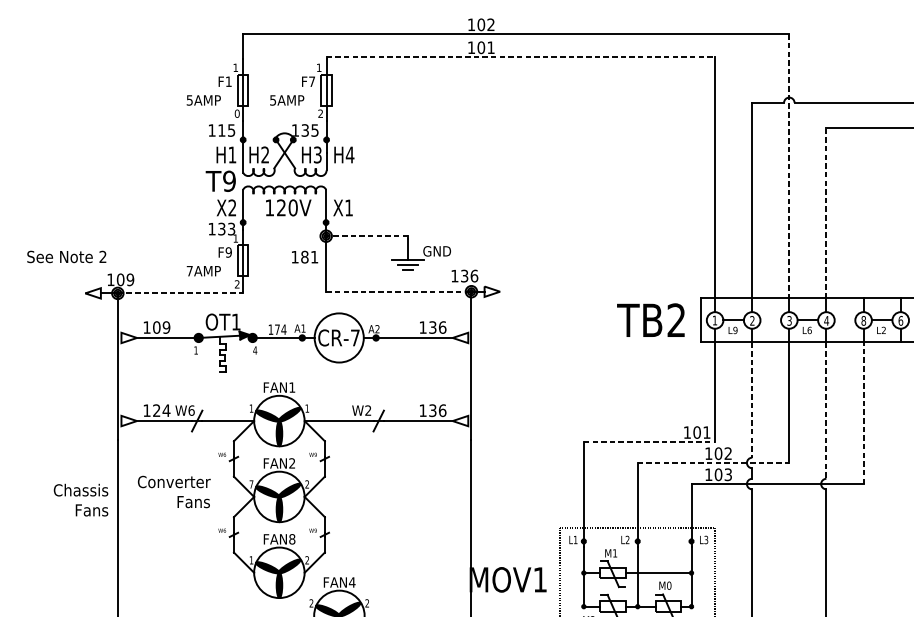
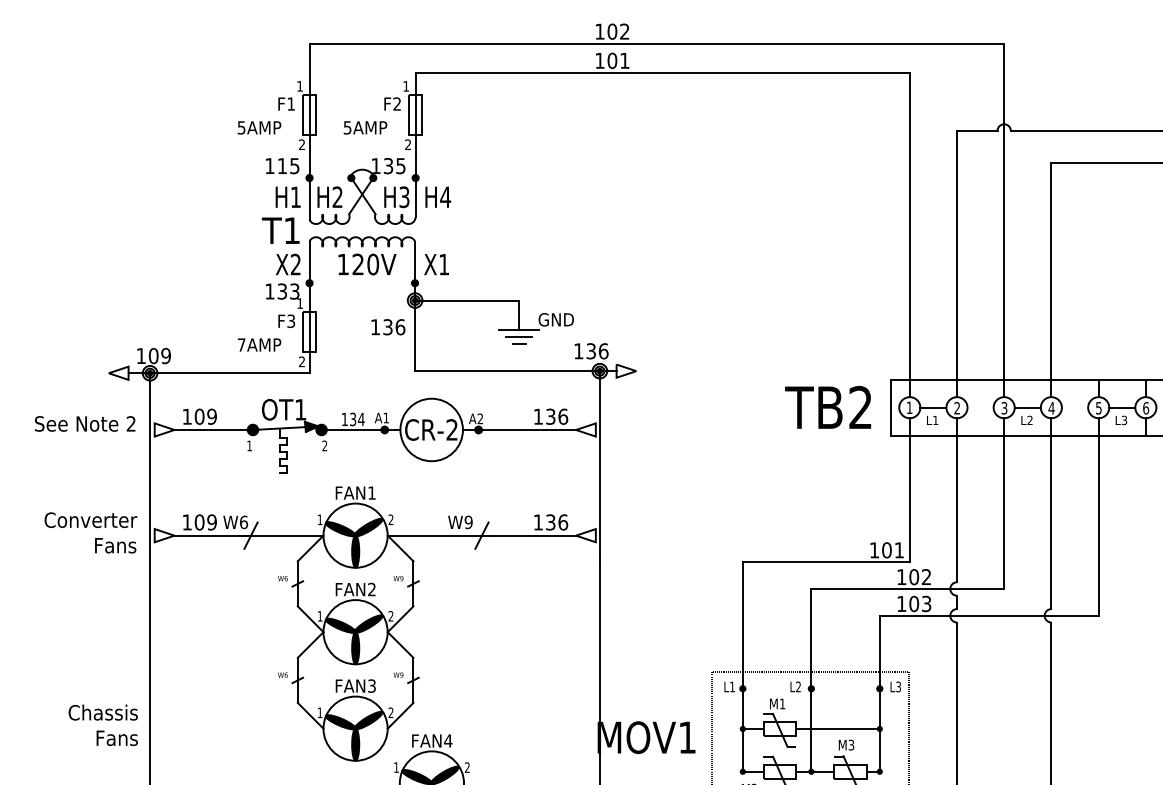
line: (521, 56) -> (663, 72), dashed -> solid
text: (311, 81) -> (396, 103), F7 -> F2
text: (236, 113) -> (301, 144), 0 -> 2
line: (789, 166) -> (1004, 212), dashed -> solid
text: (229, 181) -> (292, 230), T9 -> T1
line: (826, 213) -> (1051, 271), dashed -> solid
line: (366, 236) -> (466, 300), dashed -> solid
text: (229, 251) -> (291, 320), F9 -> F3
text: (67, 256) -> (85, 423), moved
text: (309, 257) -> (394, 327), 181 -> 136
line: (399, 291) -> (508, 371), dashed -> solid
line: (180, 293) -> (229, 373), dashed -> solid
text: (863, 321) -> (1098, 408), 8 -> 5
text: (277, 329) -> (353, 419), 174 -> 134
text: (735, 330) -> (935, 420), L9 -> L1
text: (809, 330) -> (1029, 420), L6 -> L2
text: (883, 330) -> (1124, 420), L2 -> L3
text: (354, 337) -> (451, 429), CR-7 -> CR-2
text: (254, 350) -> (324, 445), 4 -> 2
line: (751, 400) -> (956, 509), dashed -> solid
text: (306, 408) -> (390, 519), 1 -> 2
text: (161, 410) -> (205, 522), 124 -> 109
text: (368, 410) -> (468, 522), W2 -> W9
line: (826, 410) -> (1051, 522), dashed -> solid
line: (863, 413) -> (1098, 525), dashed -> solid
line: (649, 442) -> (826, 562), dashed -> solid
line: (714, 462) -> (908, 588), dashed -> solid
text: (251, 484) -> (319, 616), 7 -> 1
text: (173, 491) -> (90, 532), moved
text: (80, 500) -> (102, 725), moved
text: (291, 538) -> (371, 685), FAN8 -> FAN3
text: (669, 585) -> (851, 744), M0 -> M3
text: (311, 603) -> (396, 767), 2 -> 1

